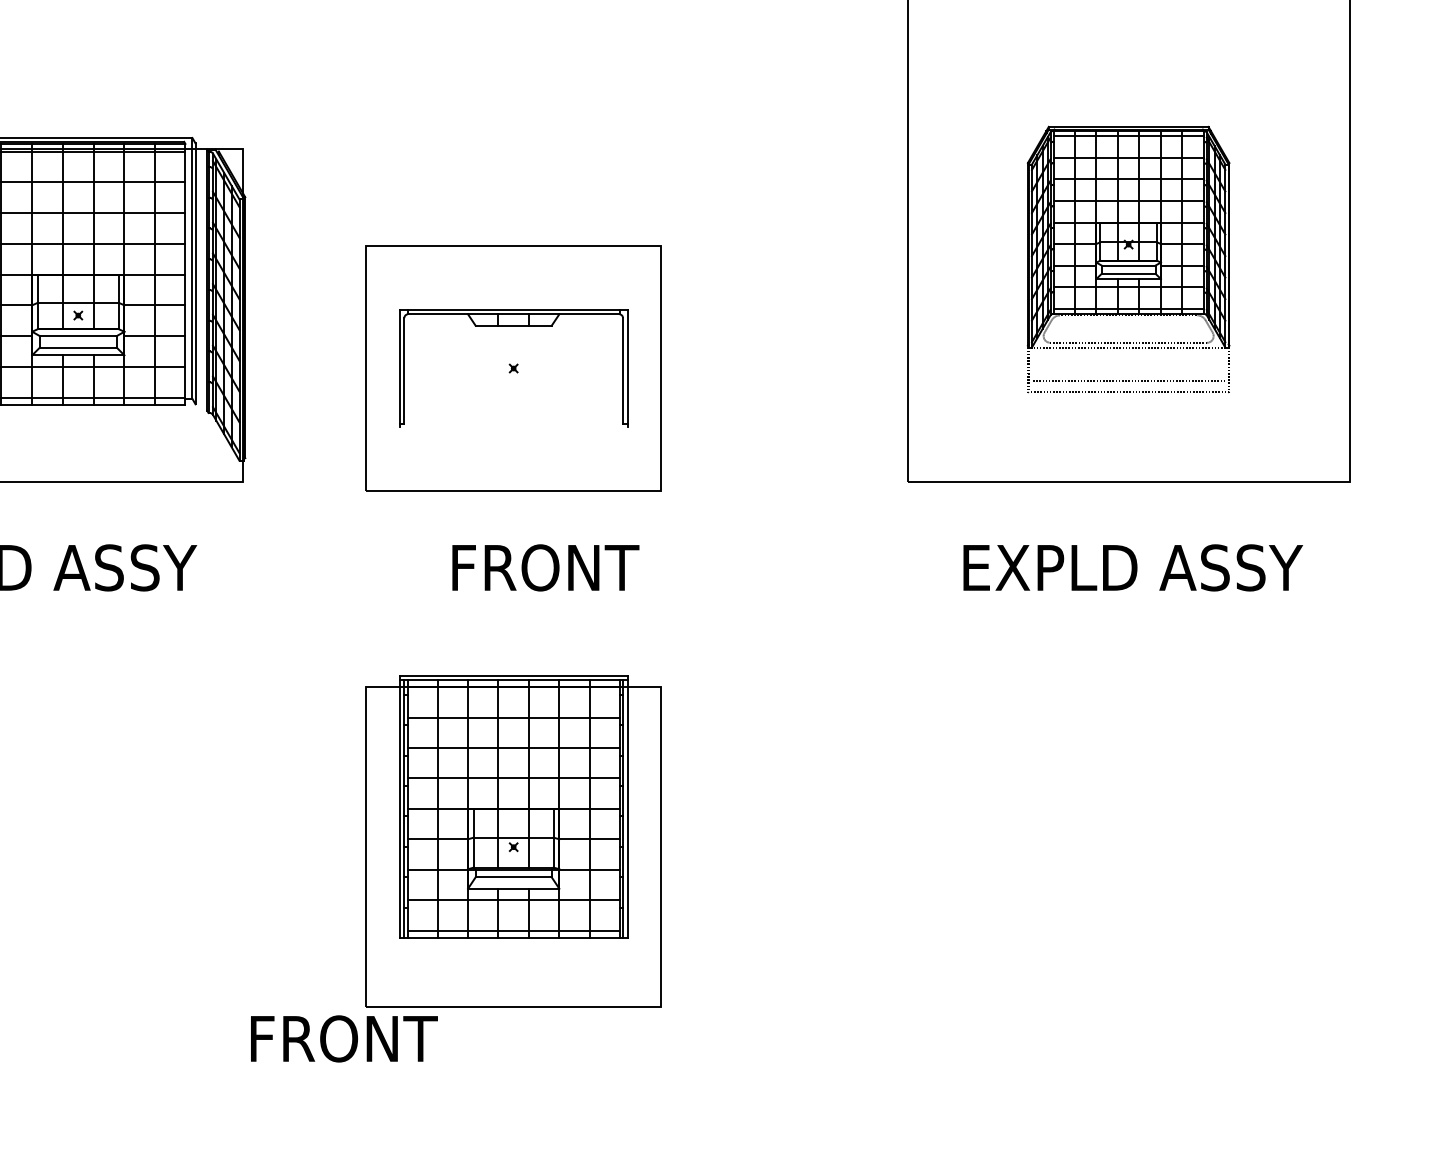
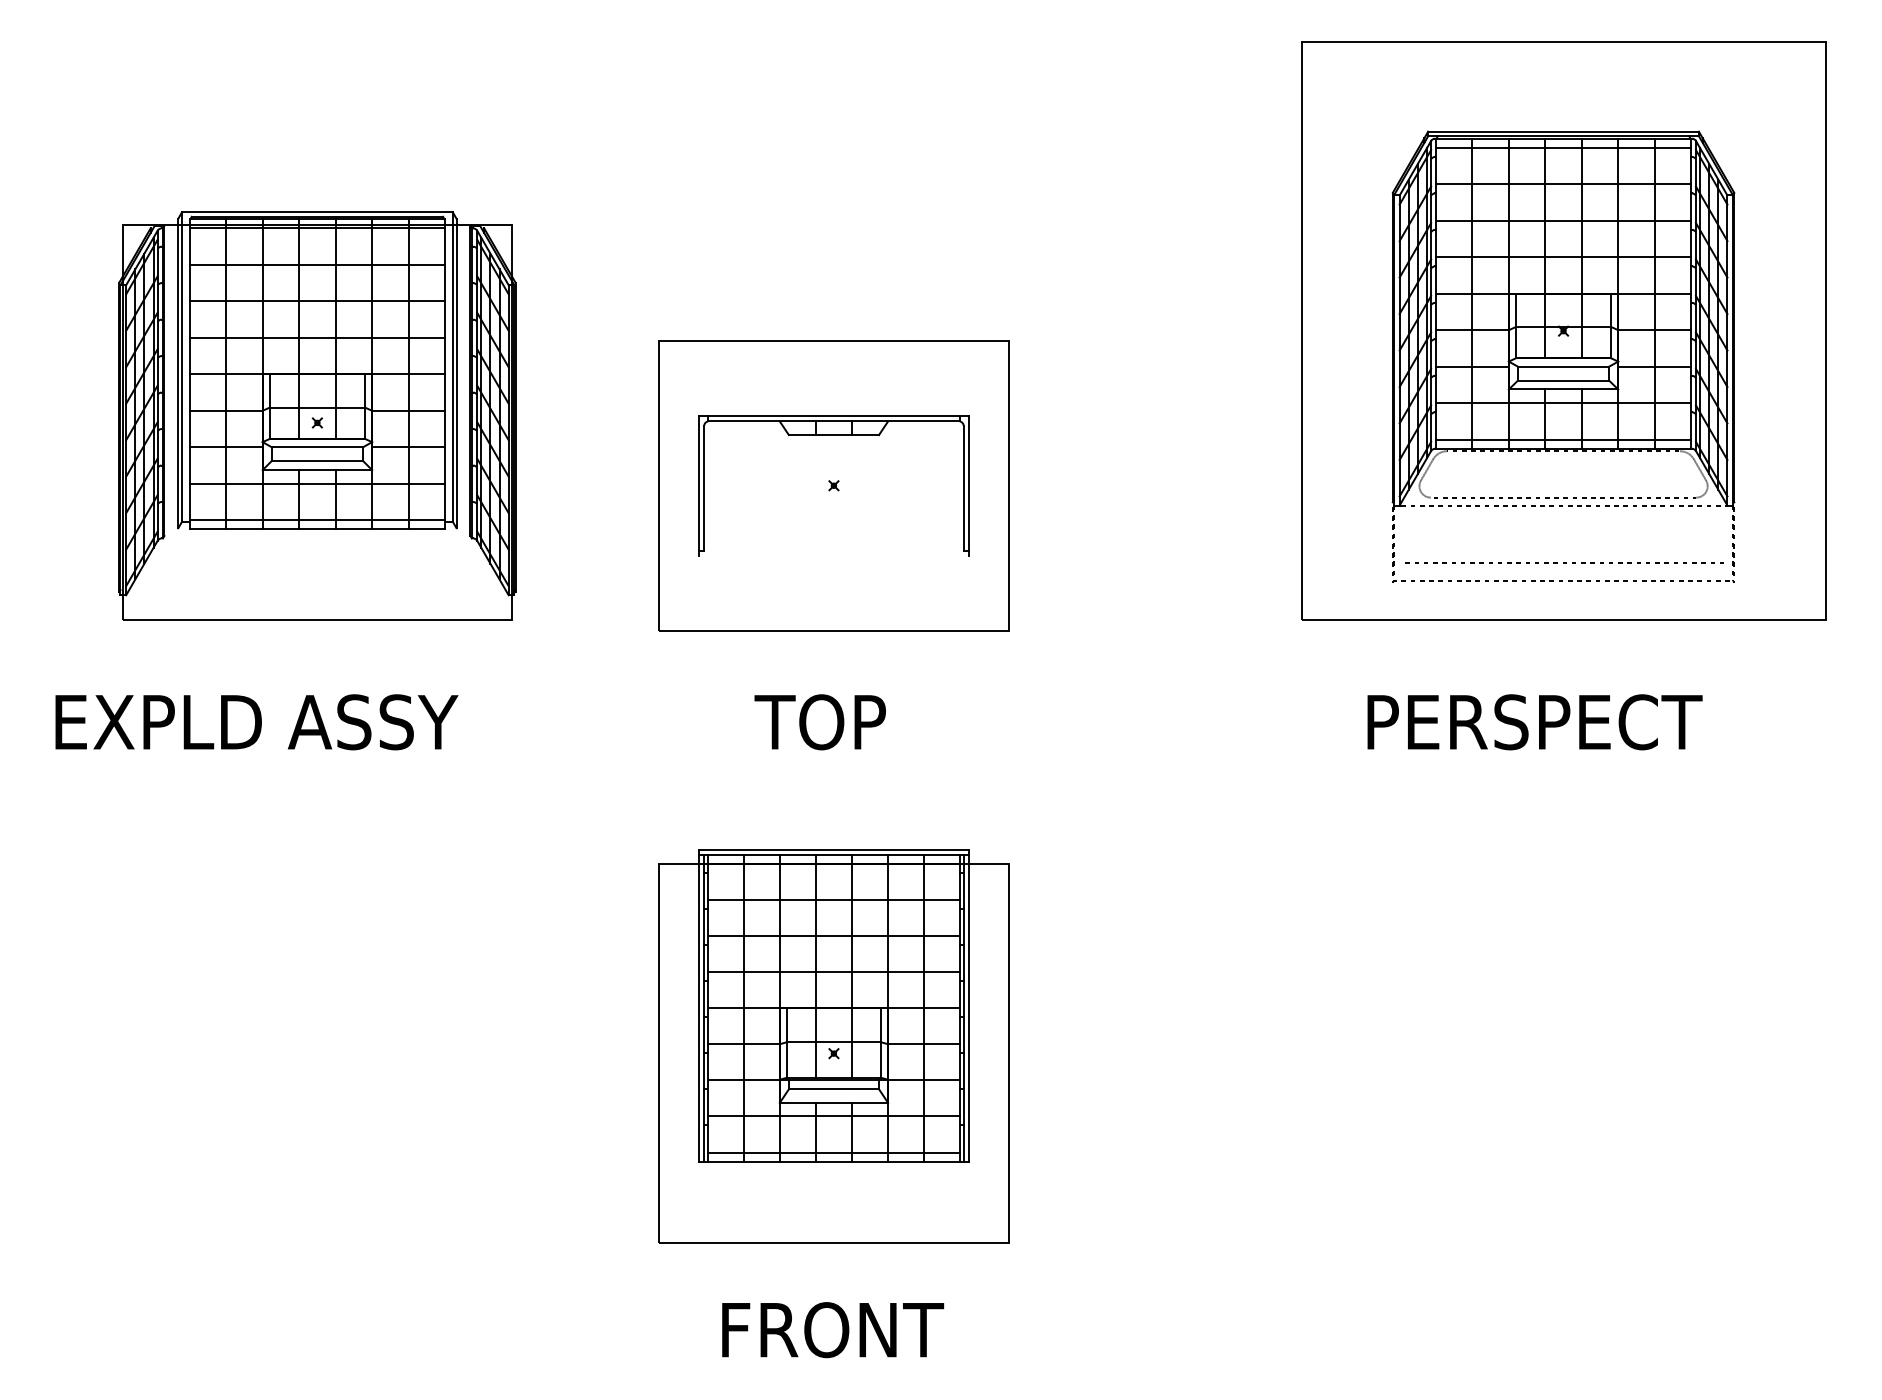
part: (1128, 259) -> (1563, 356), size x1.43
text: (542, 568) -> (868, 722), FRONT -> TOP
text: (1136, 568) -> (1572, 722), EXPLD ASSY -> PERSPECT
text: (344, 1039) -> (833, 1330), moved

